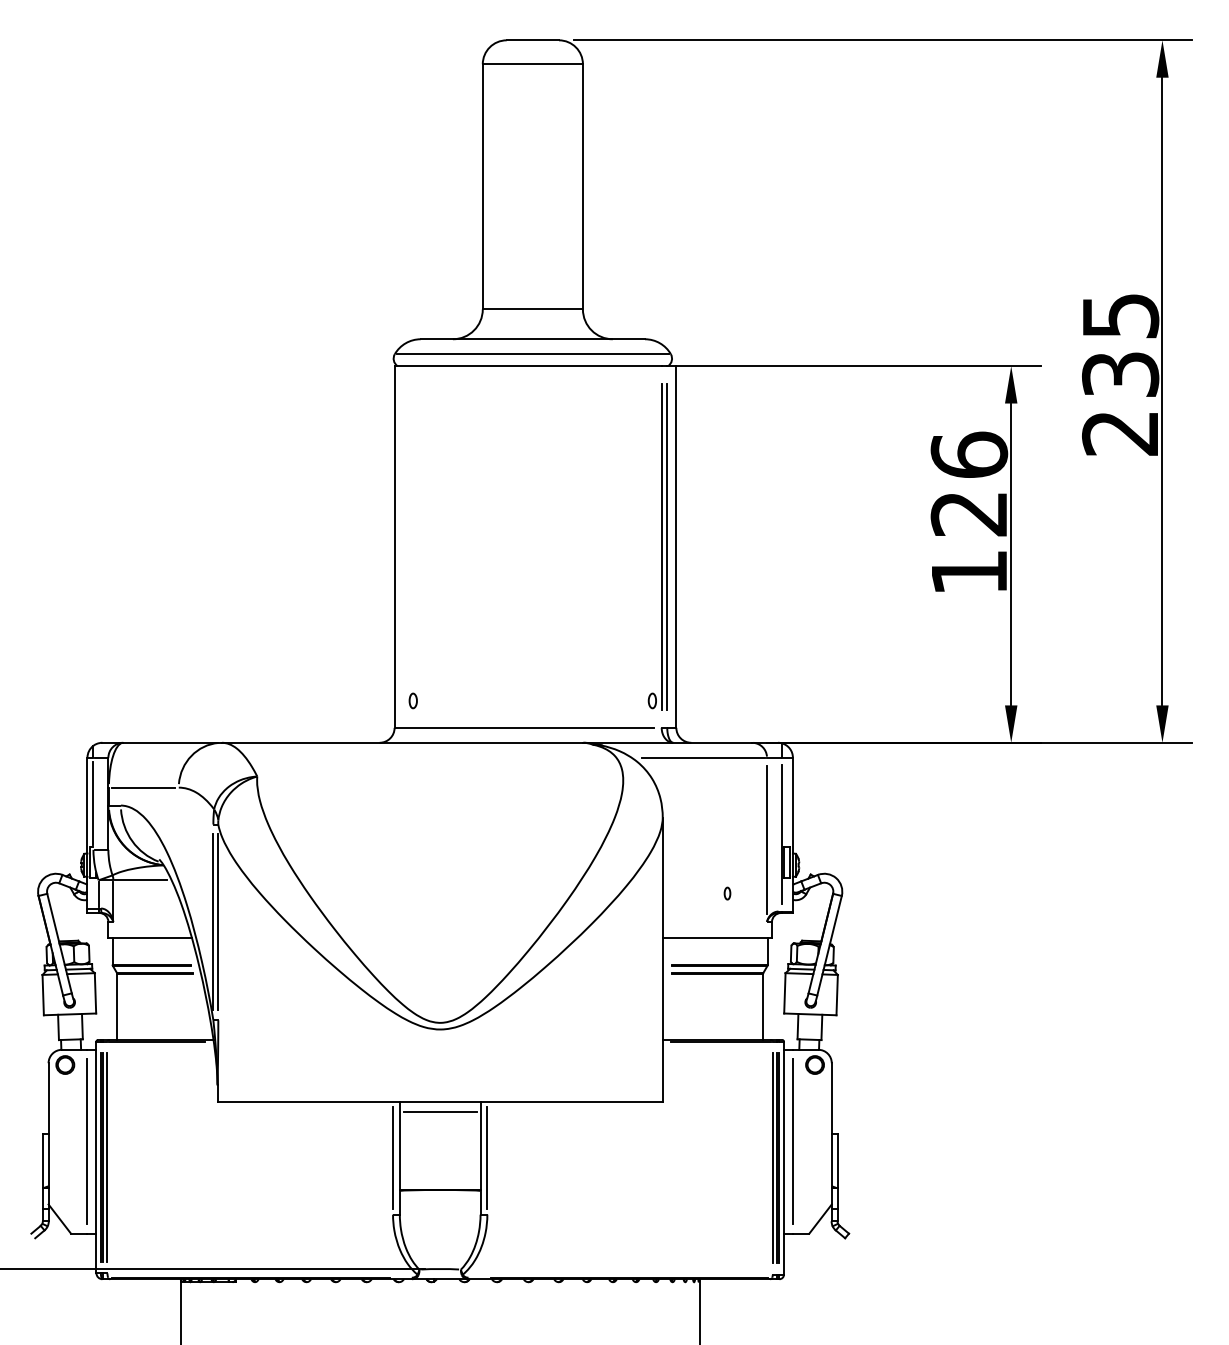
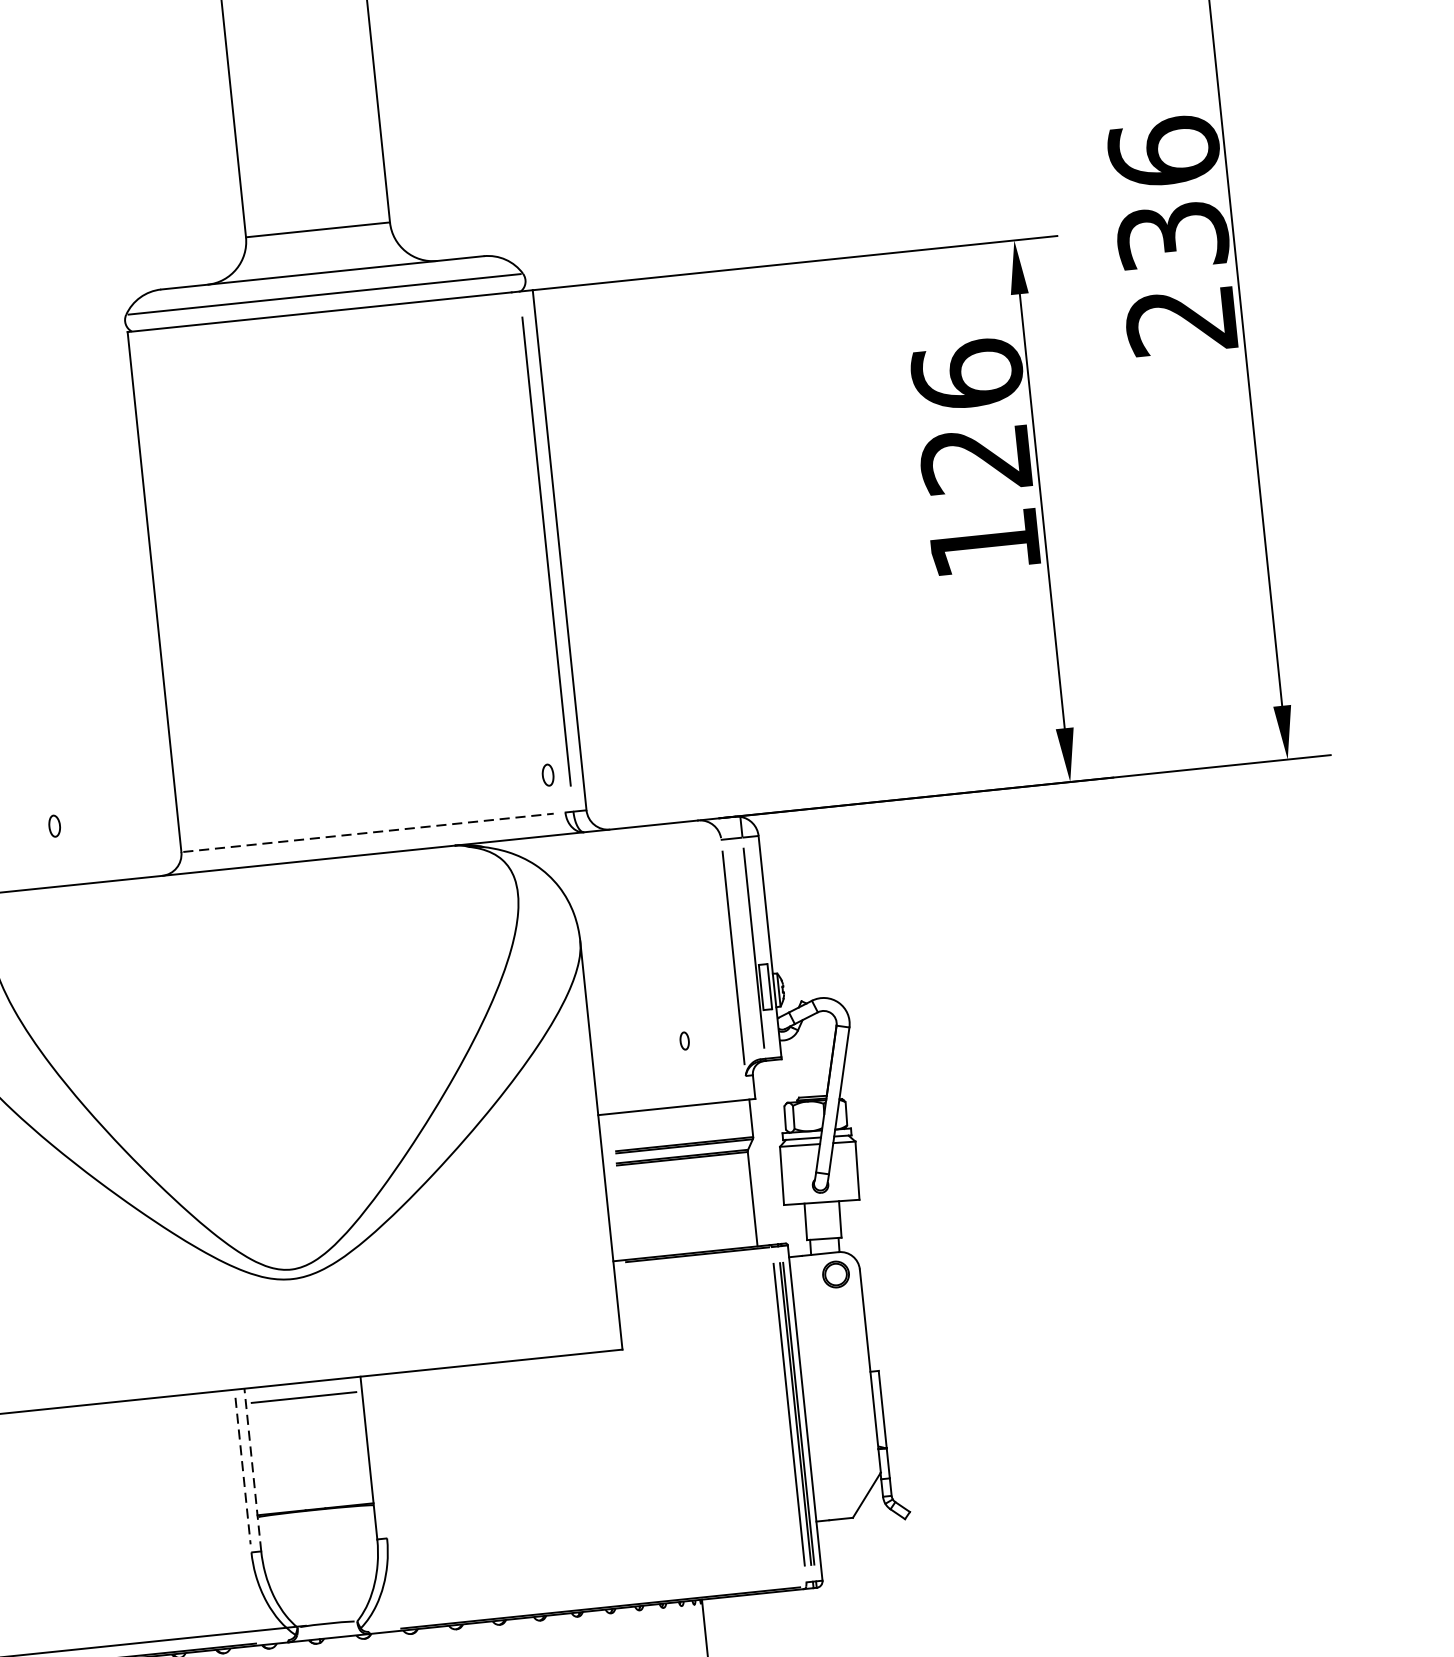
text: (1120, 315) -> (1163, 151), 235 -> 236
line: (661, 546) -> (538, 551), removed
part: (412, 700) -> (53, 825), moved
line: (524, 727) -> (368, 832), solid -> dashed
line: (703, 757) -> (629, 848), removed
line: (792, 1141) -> (815, 1387), removed
line: (393, 1158) -> (243, 1471), solid -> dashed
line: (399, 1158) -> (252, 1470), solid -> dashed
line: (487, 1158) -> (378, 1457), removed

